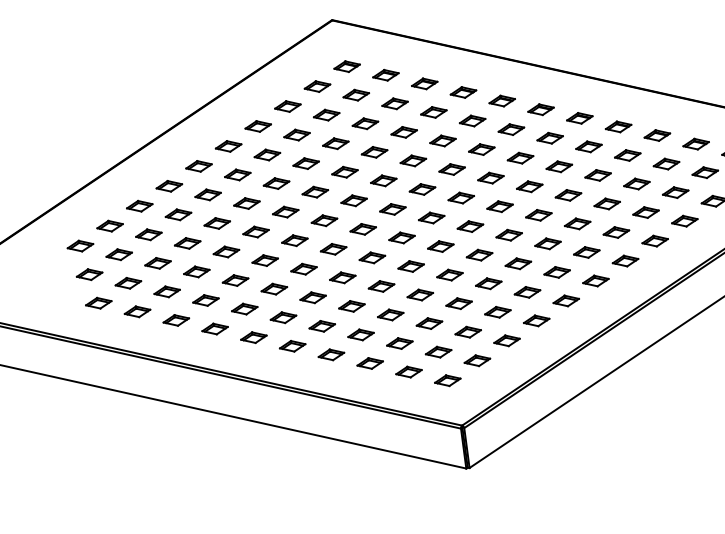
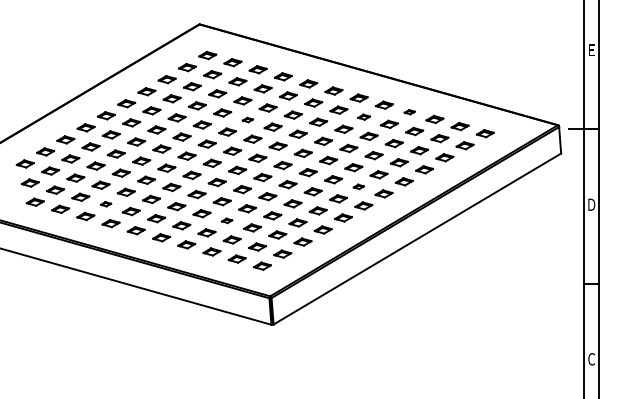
part: (657, 134) -> (409, 111), size x0.6
part: (587, 145) -> (363, 116), size x0.7
part: (412, 160) -> (247, 119), size x0.6
part: (586, 252) -> (358, 186), size x0.6
part: (205, 299) -> (105, 203), size x0.6
part: (389, 314) -> (226, 220), size x0.6

